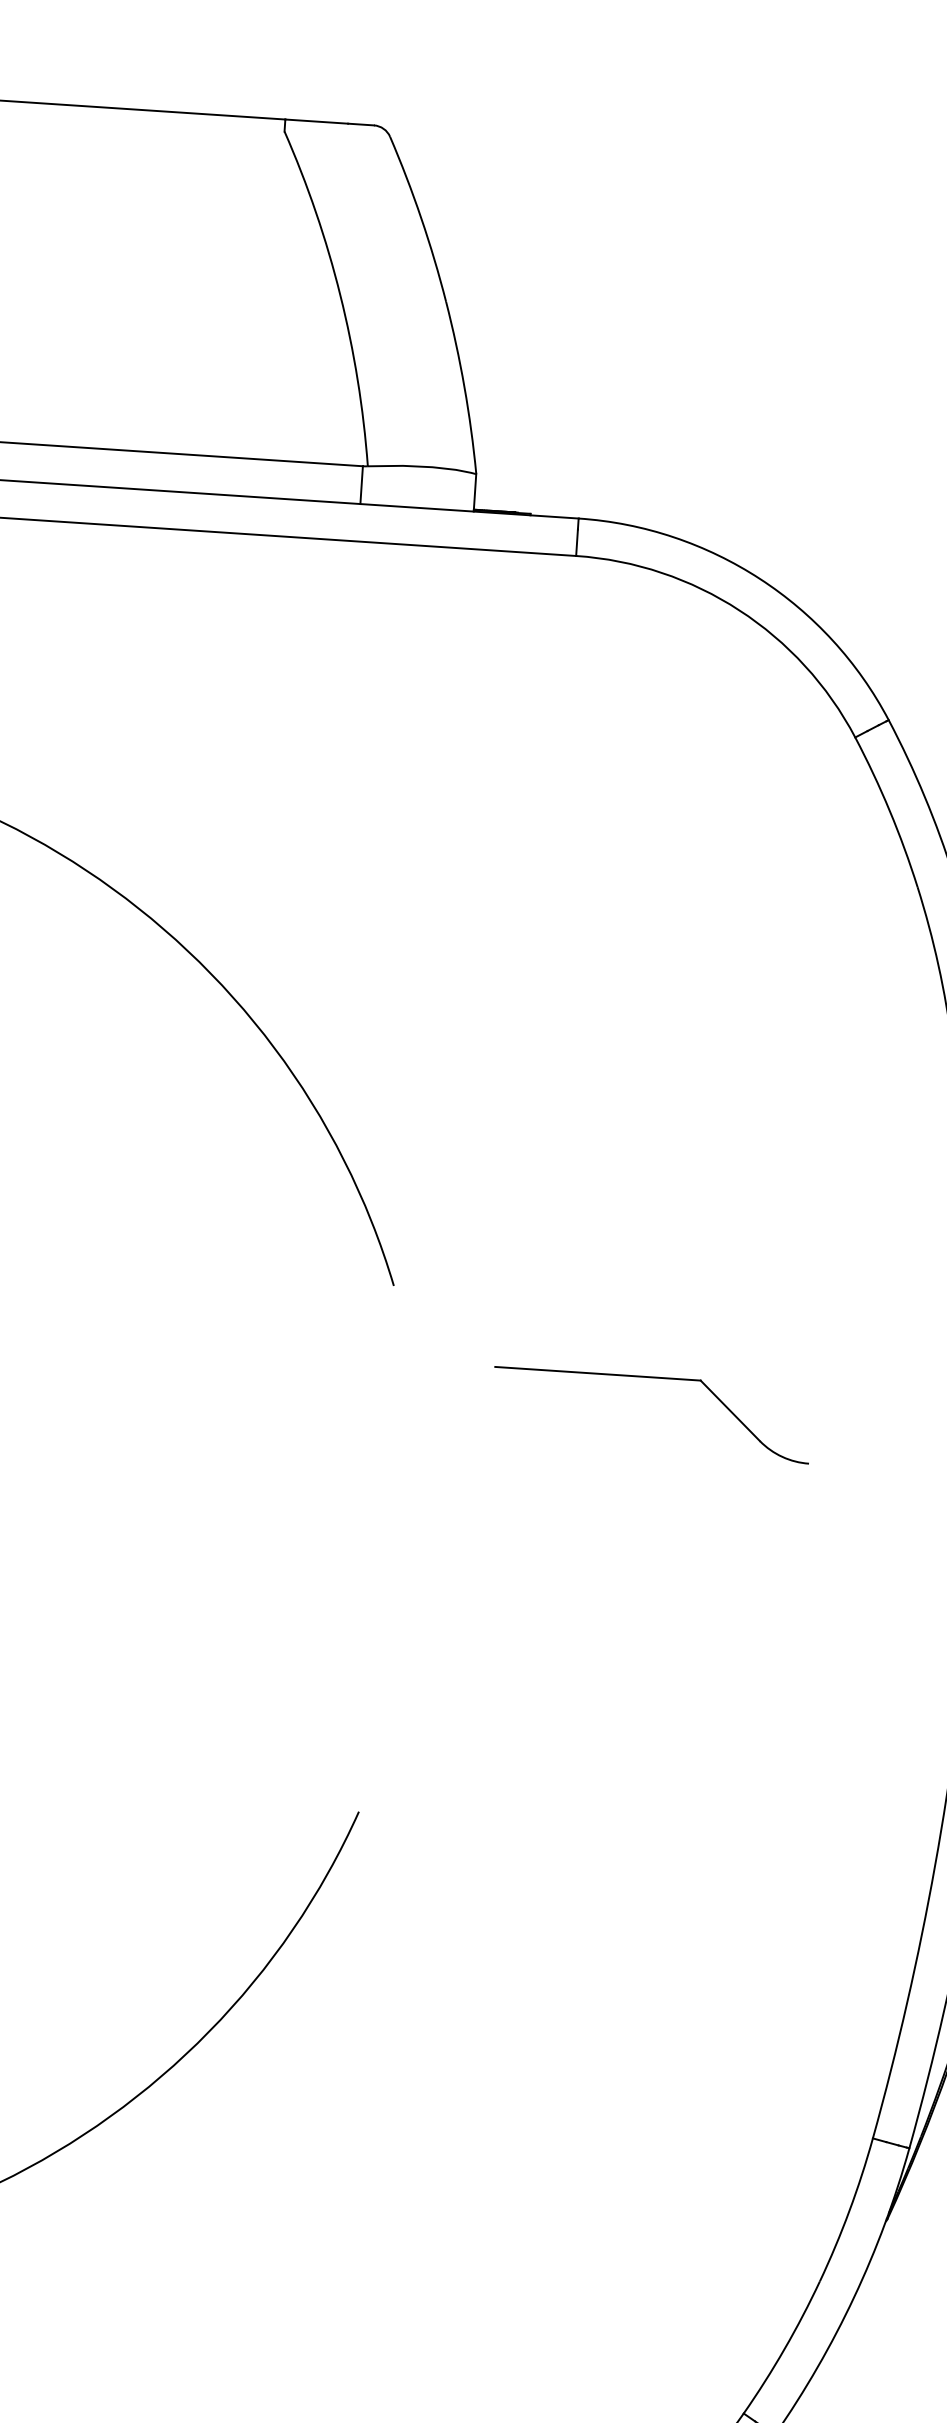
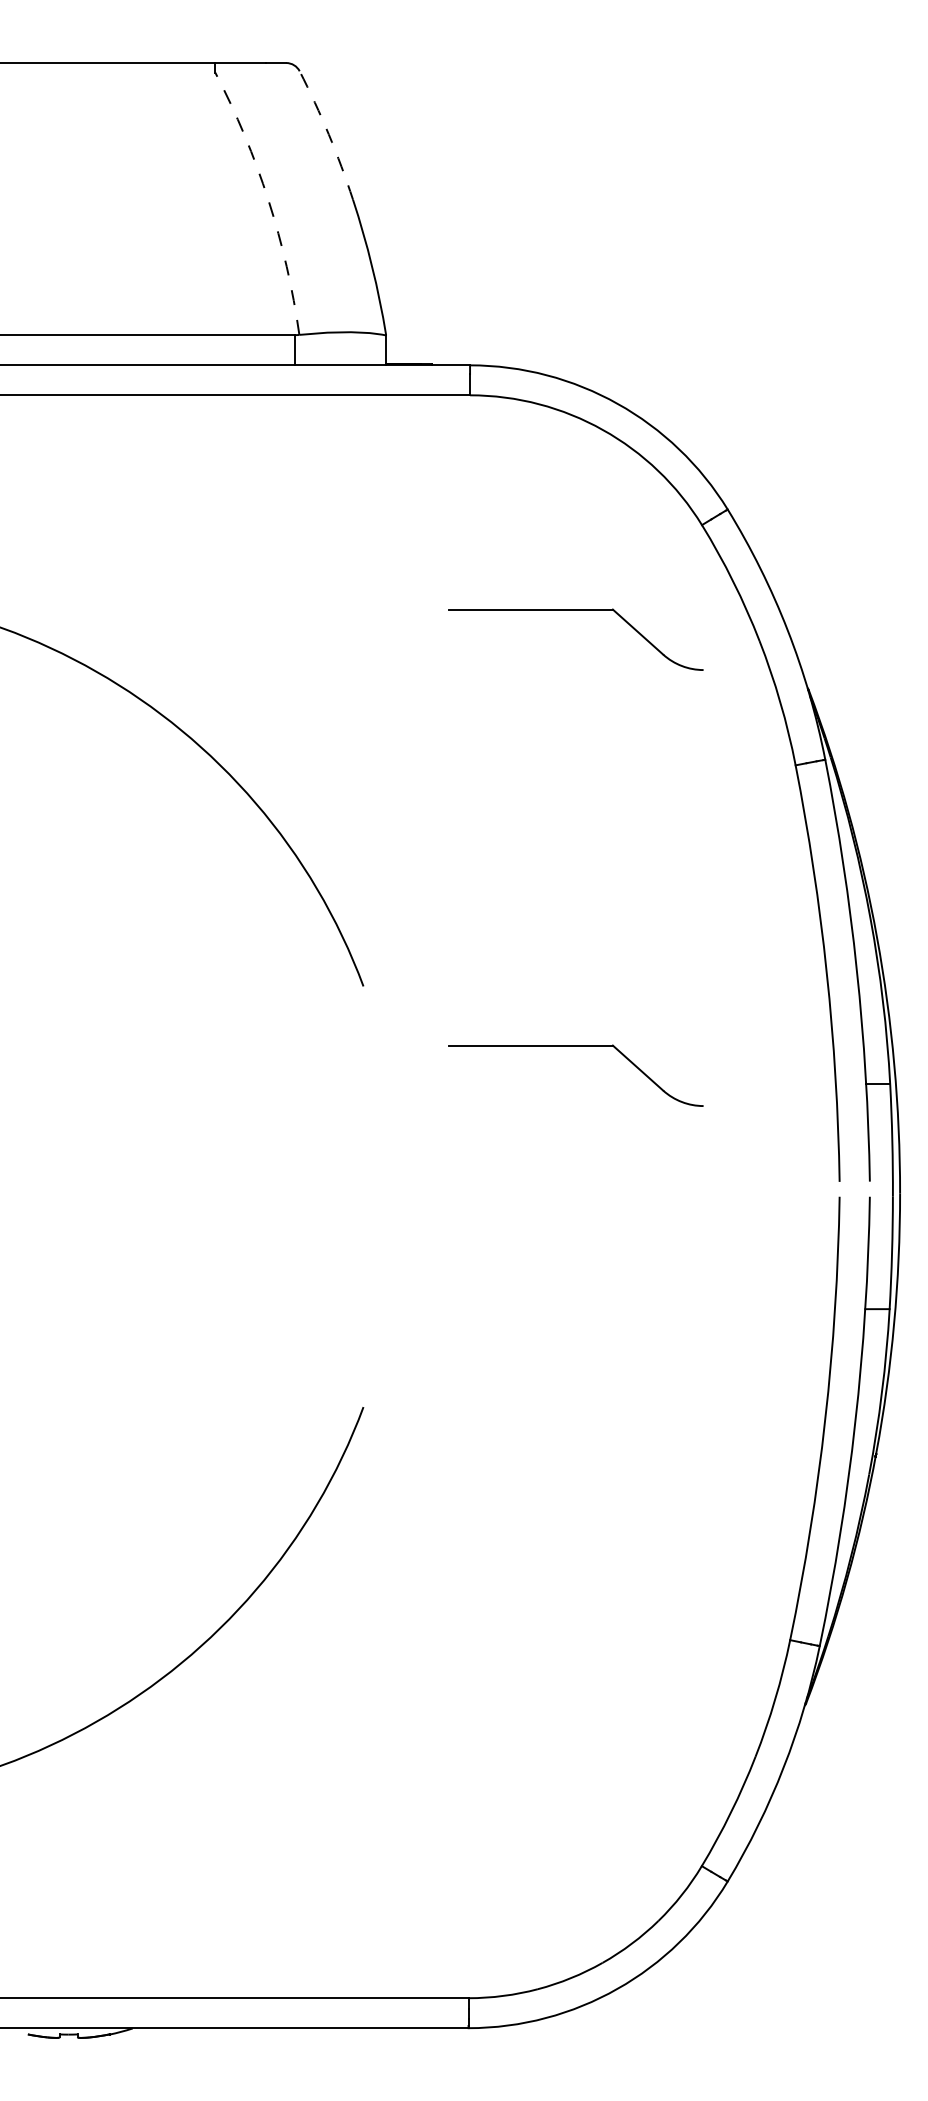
arc: (420, 218) -> (328, 134), solid -> dashed
arc: (340, 295) -> (268, 200), solid -> dashed
part: (690, 833) -> (575, 610), added

